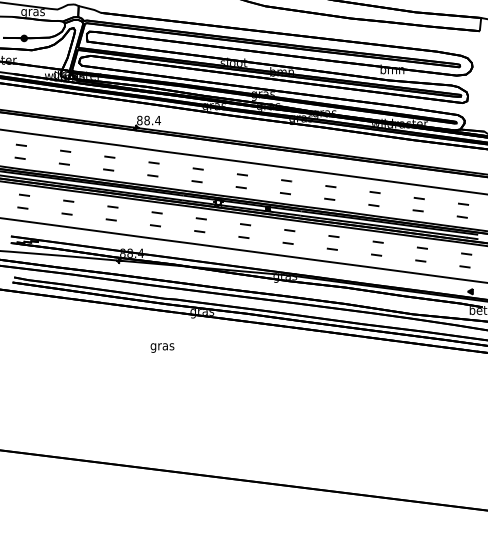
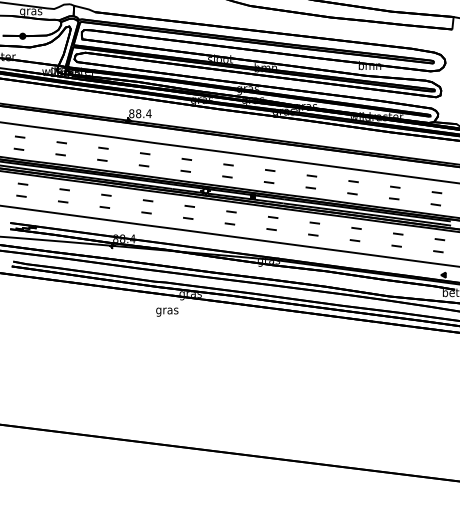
text: (162, 347) -> (167, 311), moved

